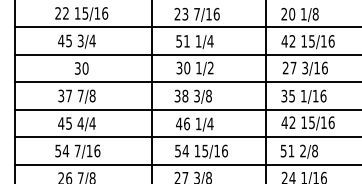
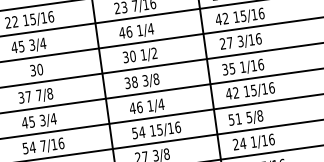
text: (182, 41) -> (125, 32), 51 -> 46
text: (80, 123) -> (42, 120), 4/4 -> 3/4
text: (302, 150) -> (248, 117), 2/8 -> 5/8

